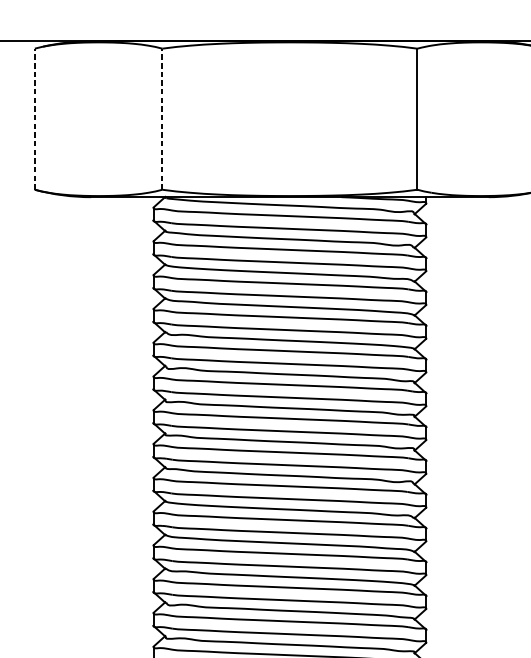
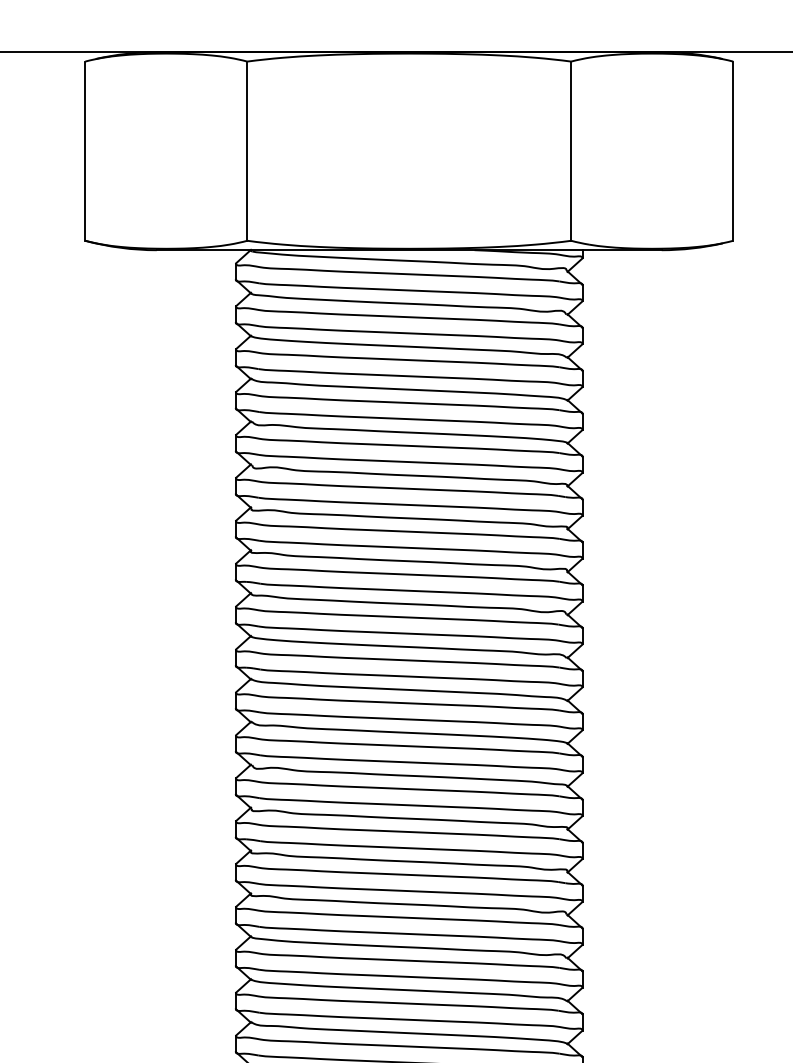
line: (35, 119) -> (85, 151), dashed -> solid
line: (162, 119) -> (247, 151), dashed -> solid

